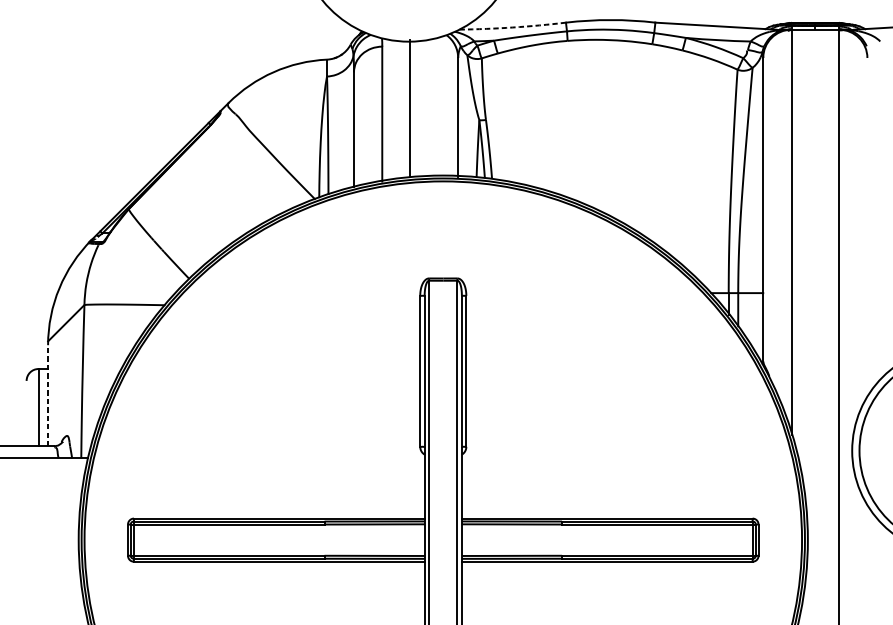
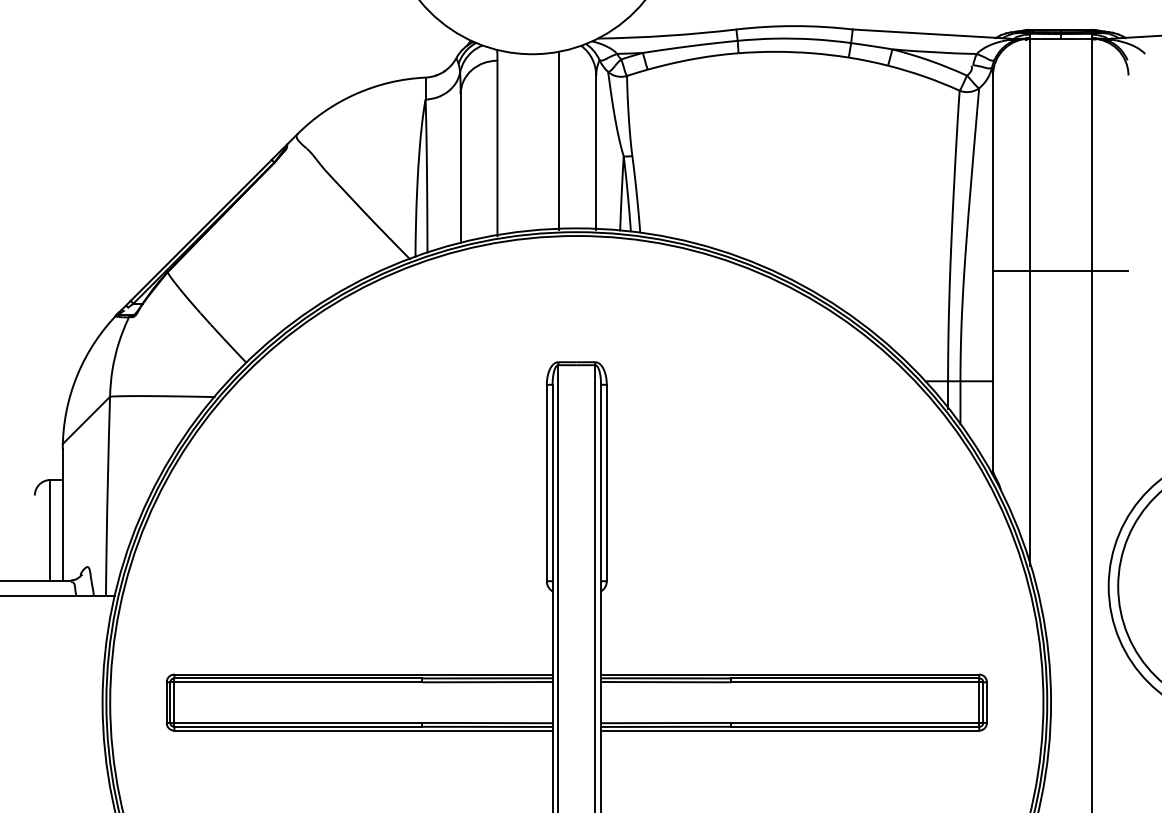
arc: (513, 27) -> (667, 35), dashed -> solid
line: (409, 107) -> (559, 140), moved
line: (815, 207) -> (1060, 270), added
line: (47, 395) -> (62, 514), dashed -> solid

